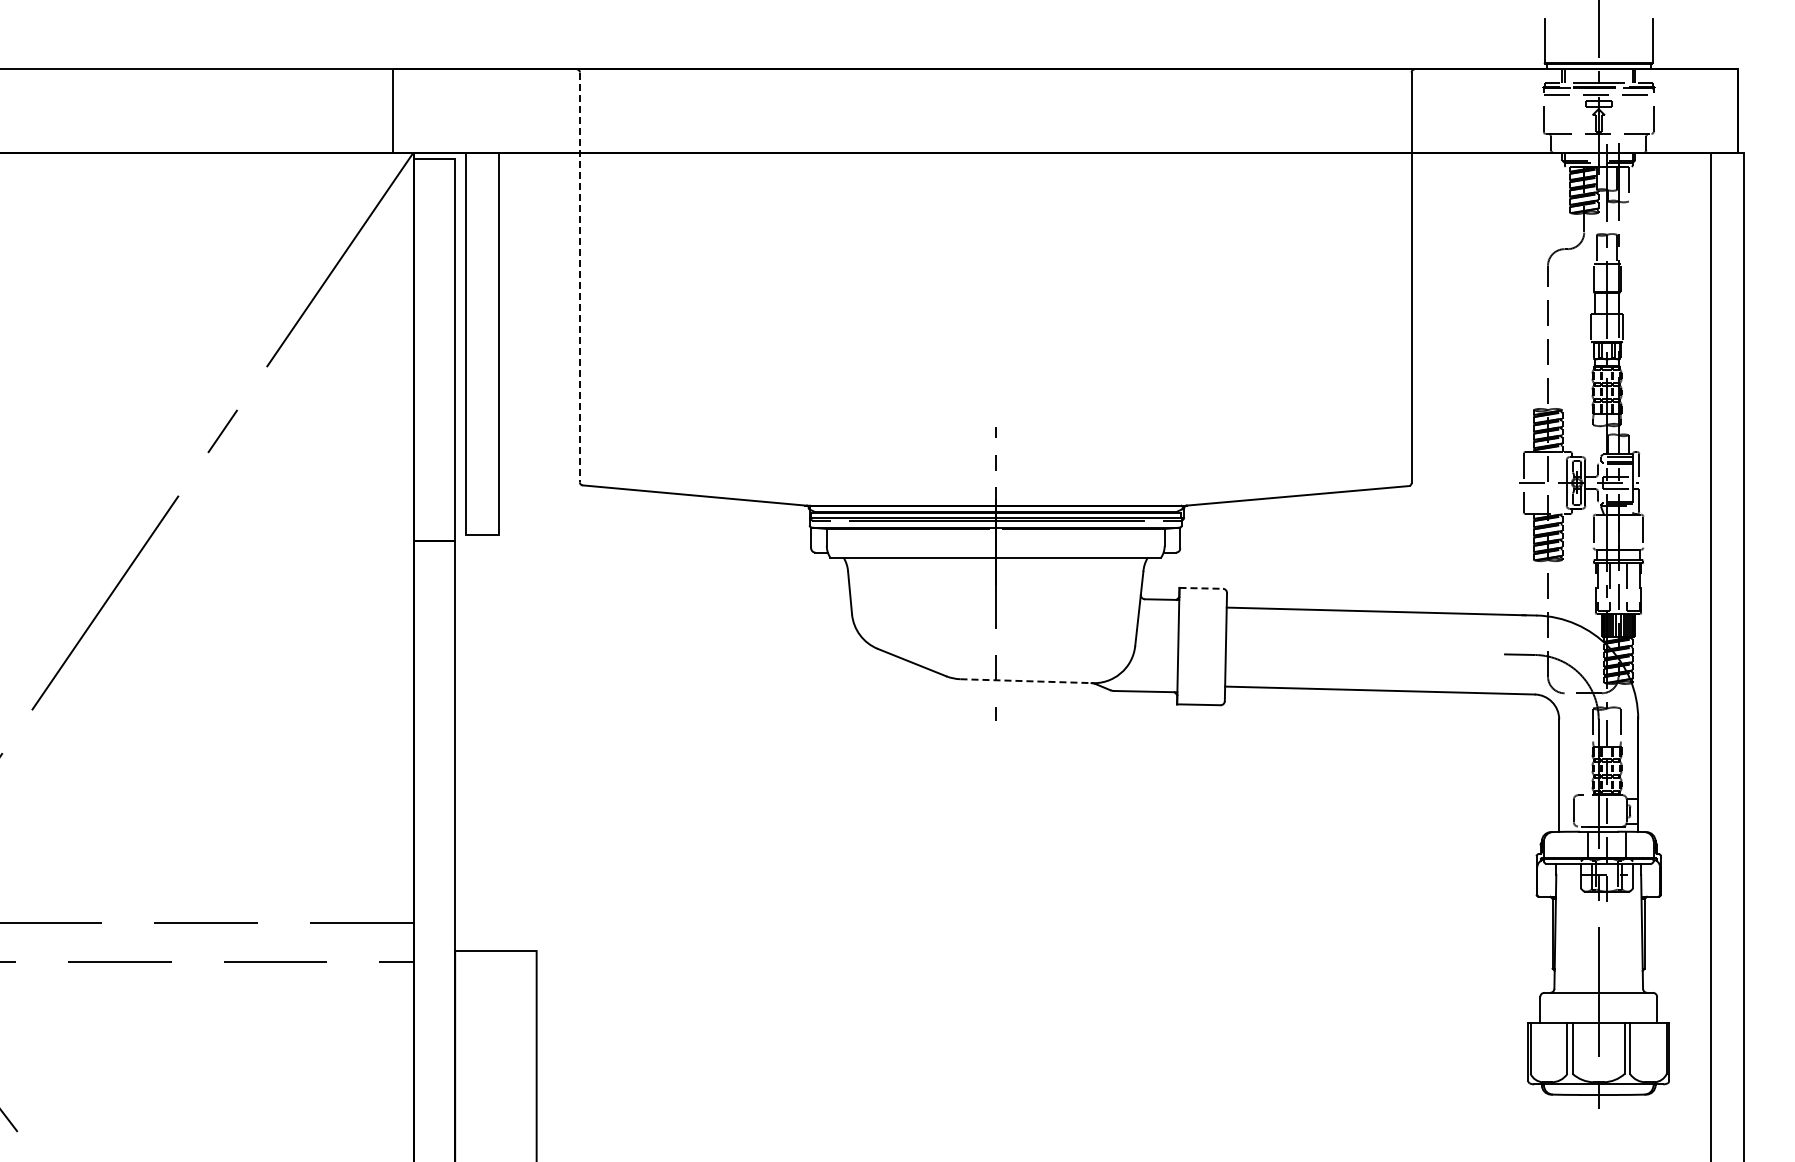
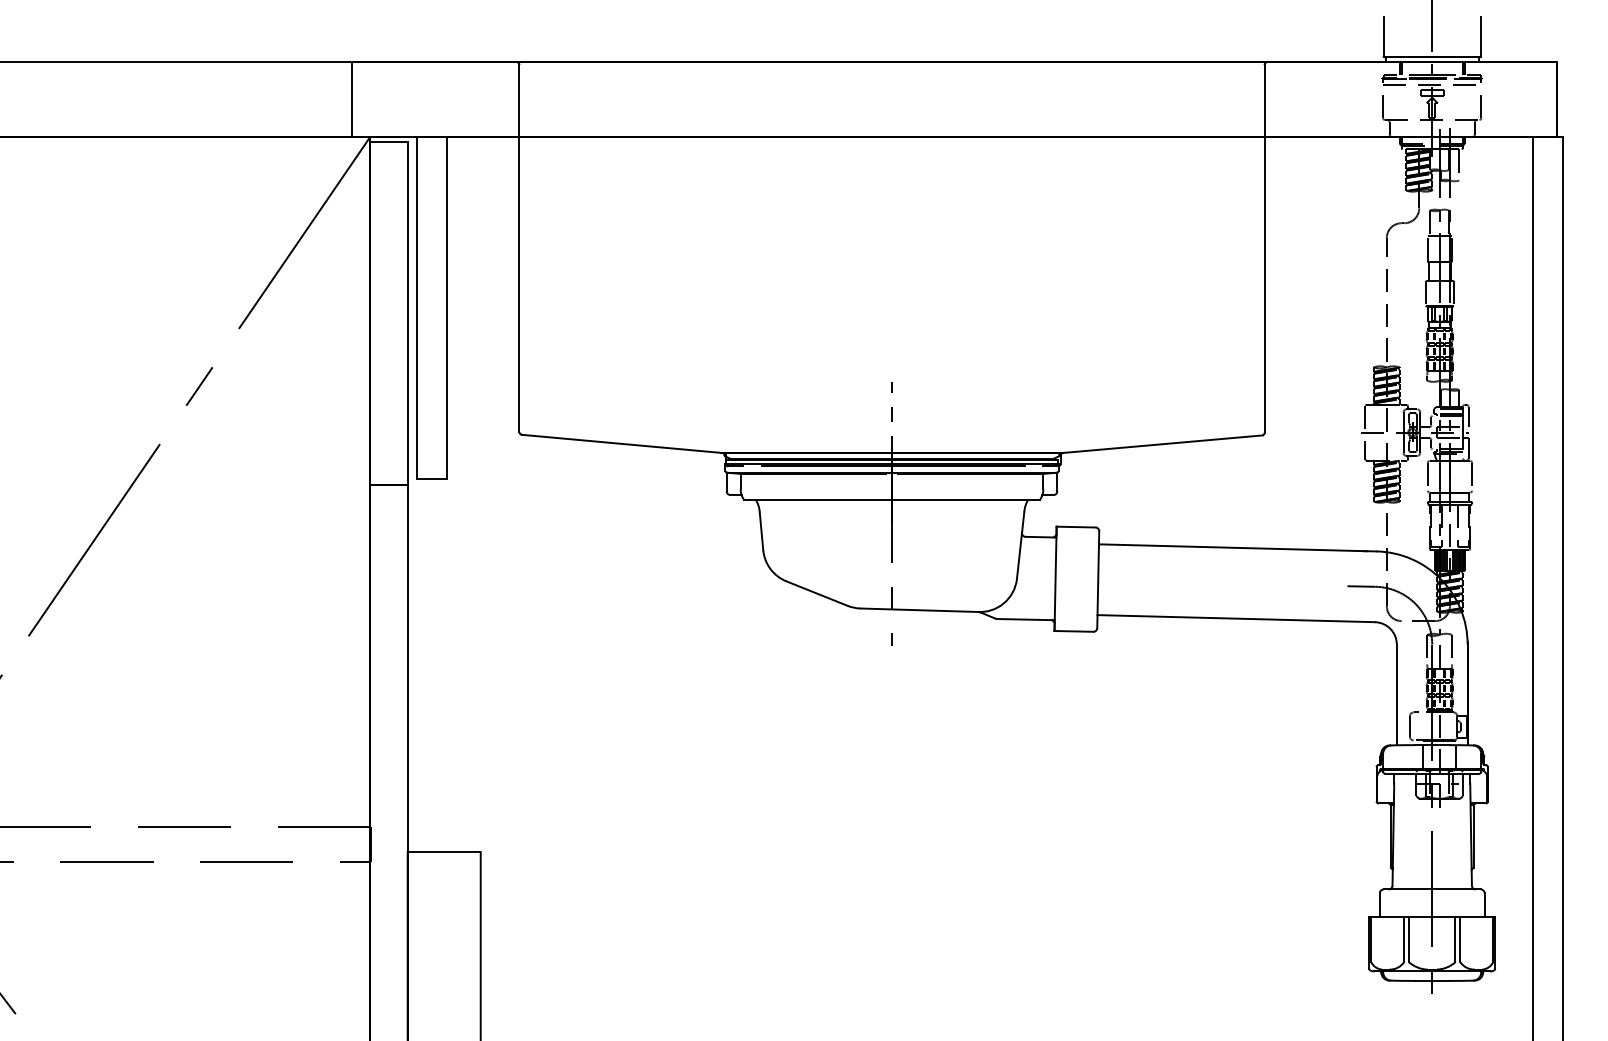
line: (579, 277) -> (519, 248), dashed -> solid
line: (1201, 588) -> (1076, 527), dashed -> solid
line: (1026, 681) -> (919, 610), dashed -> solid

